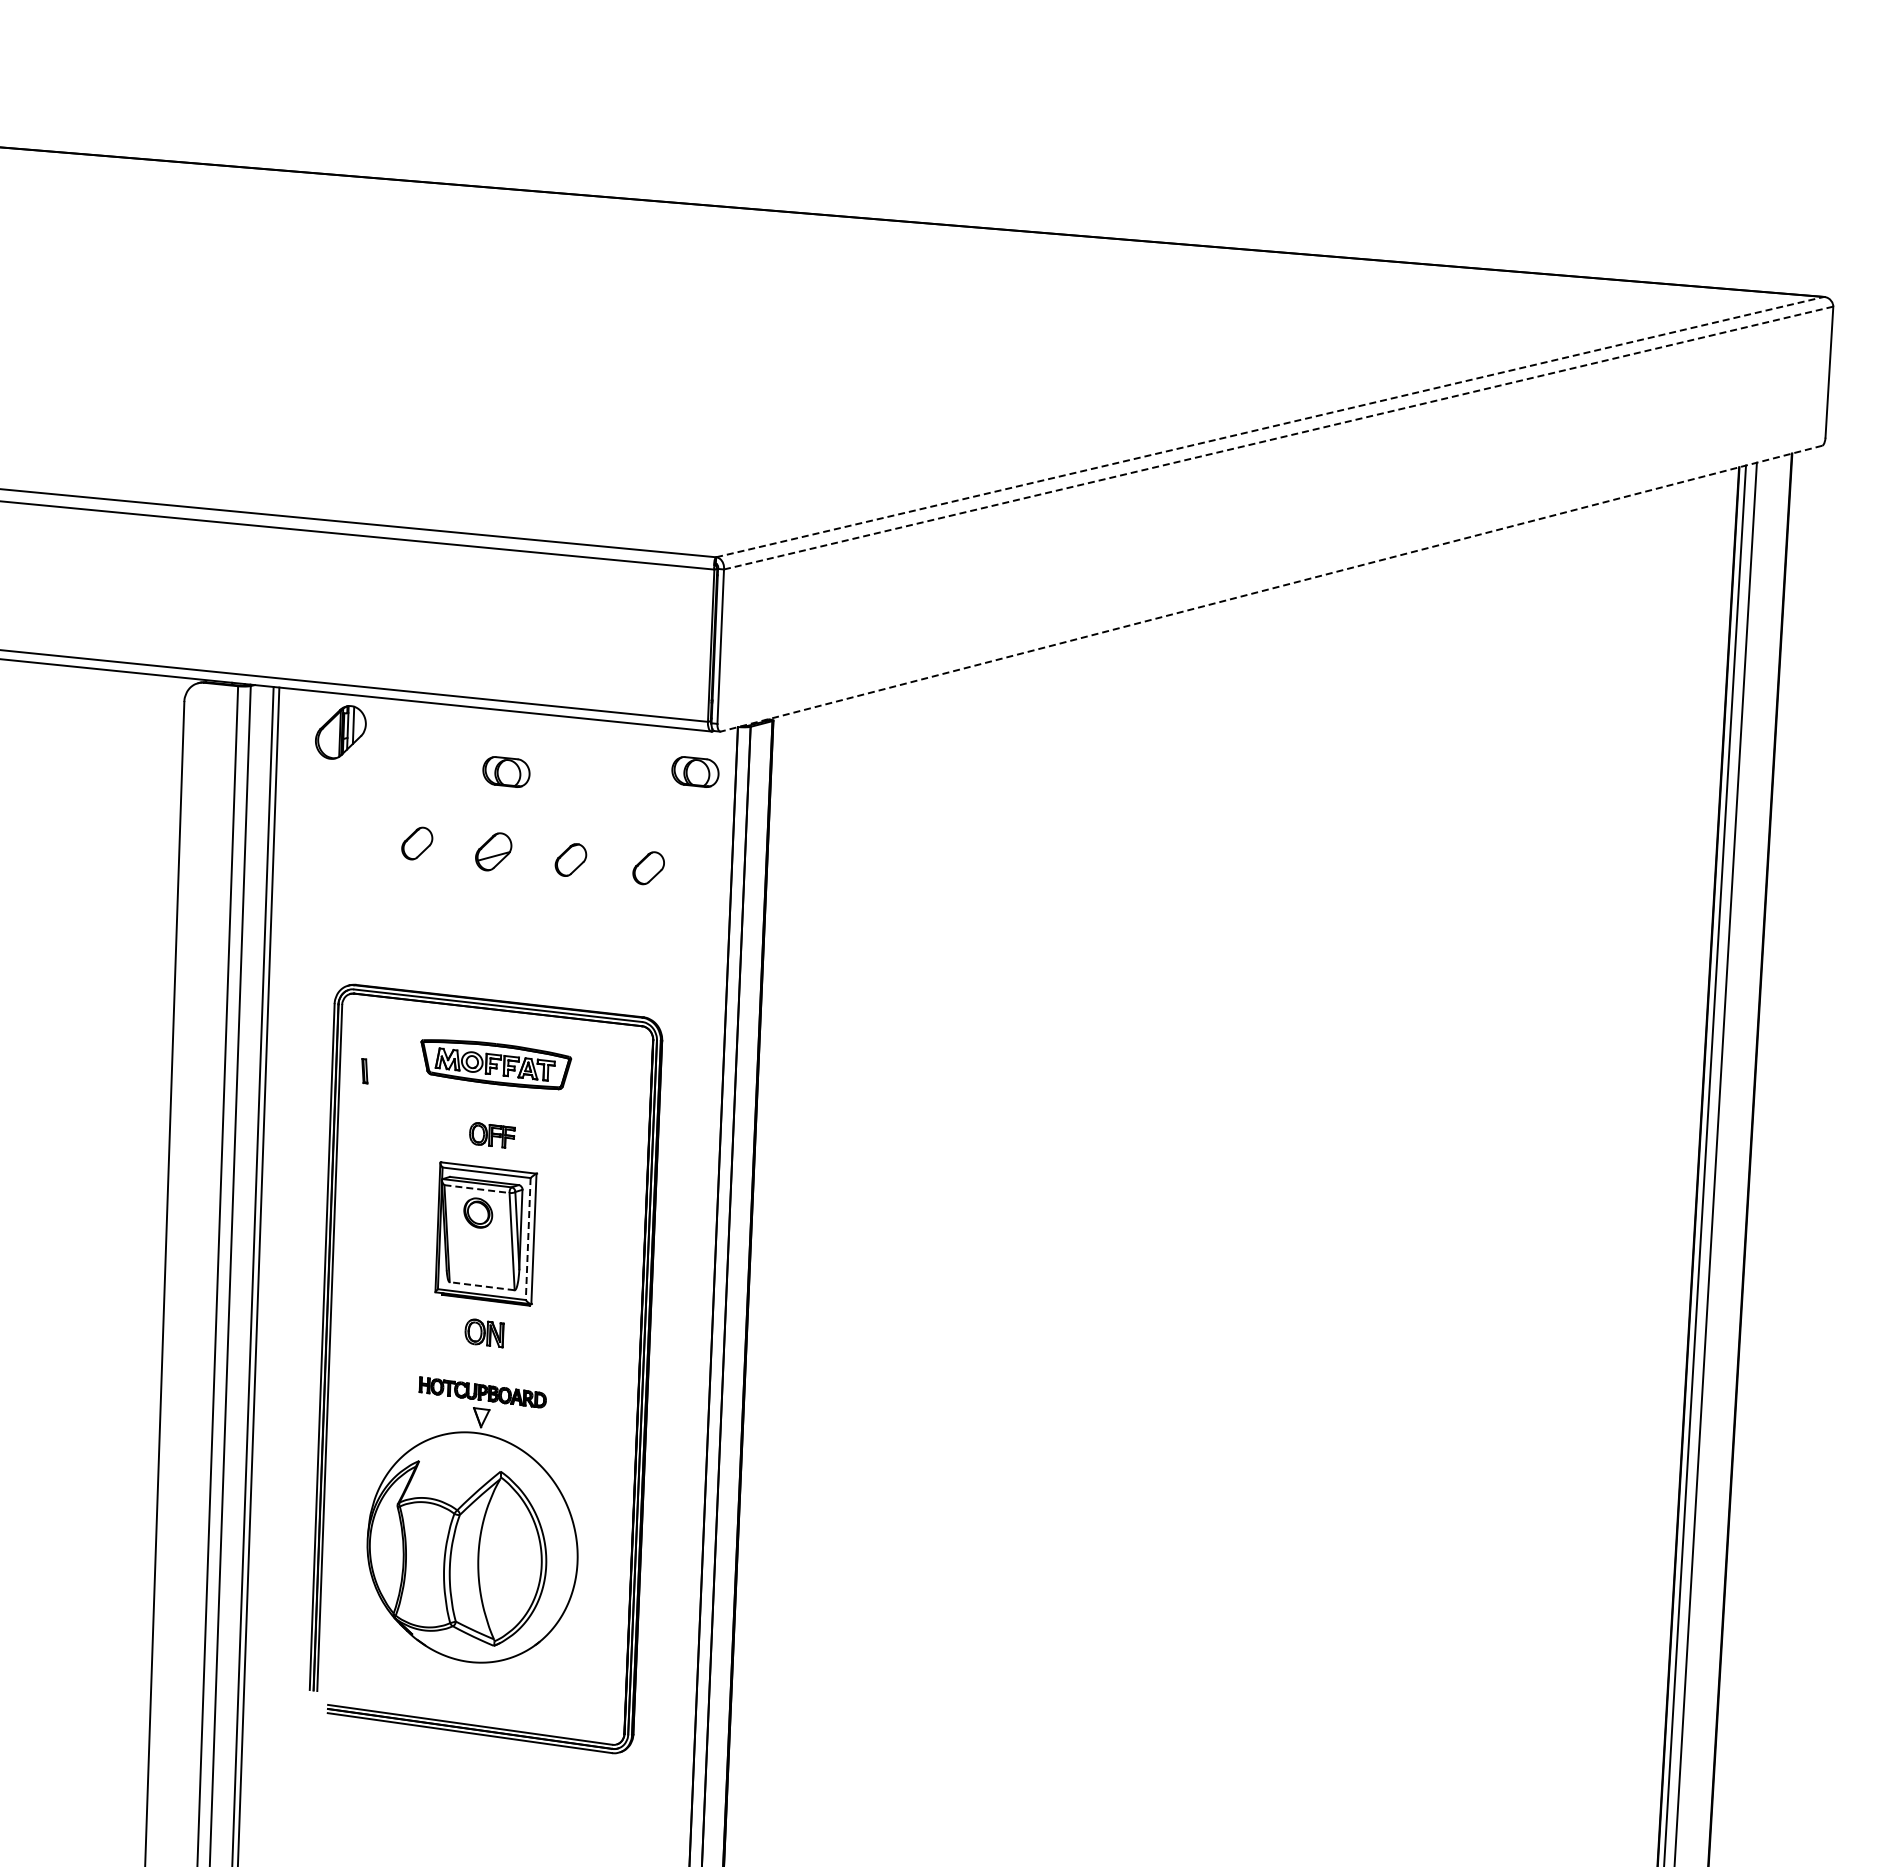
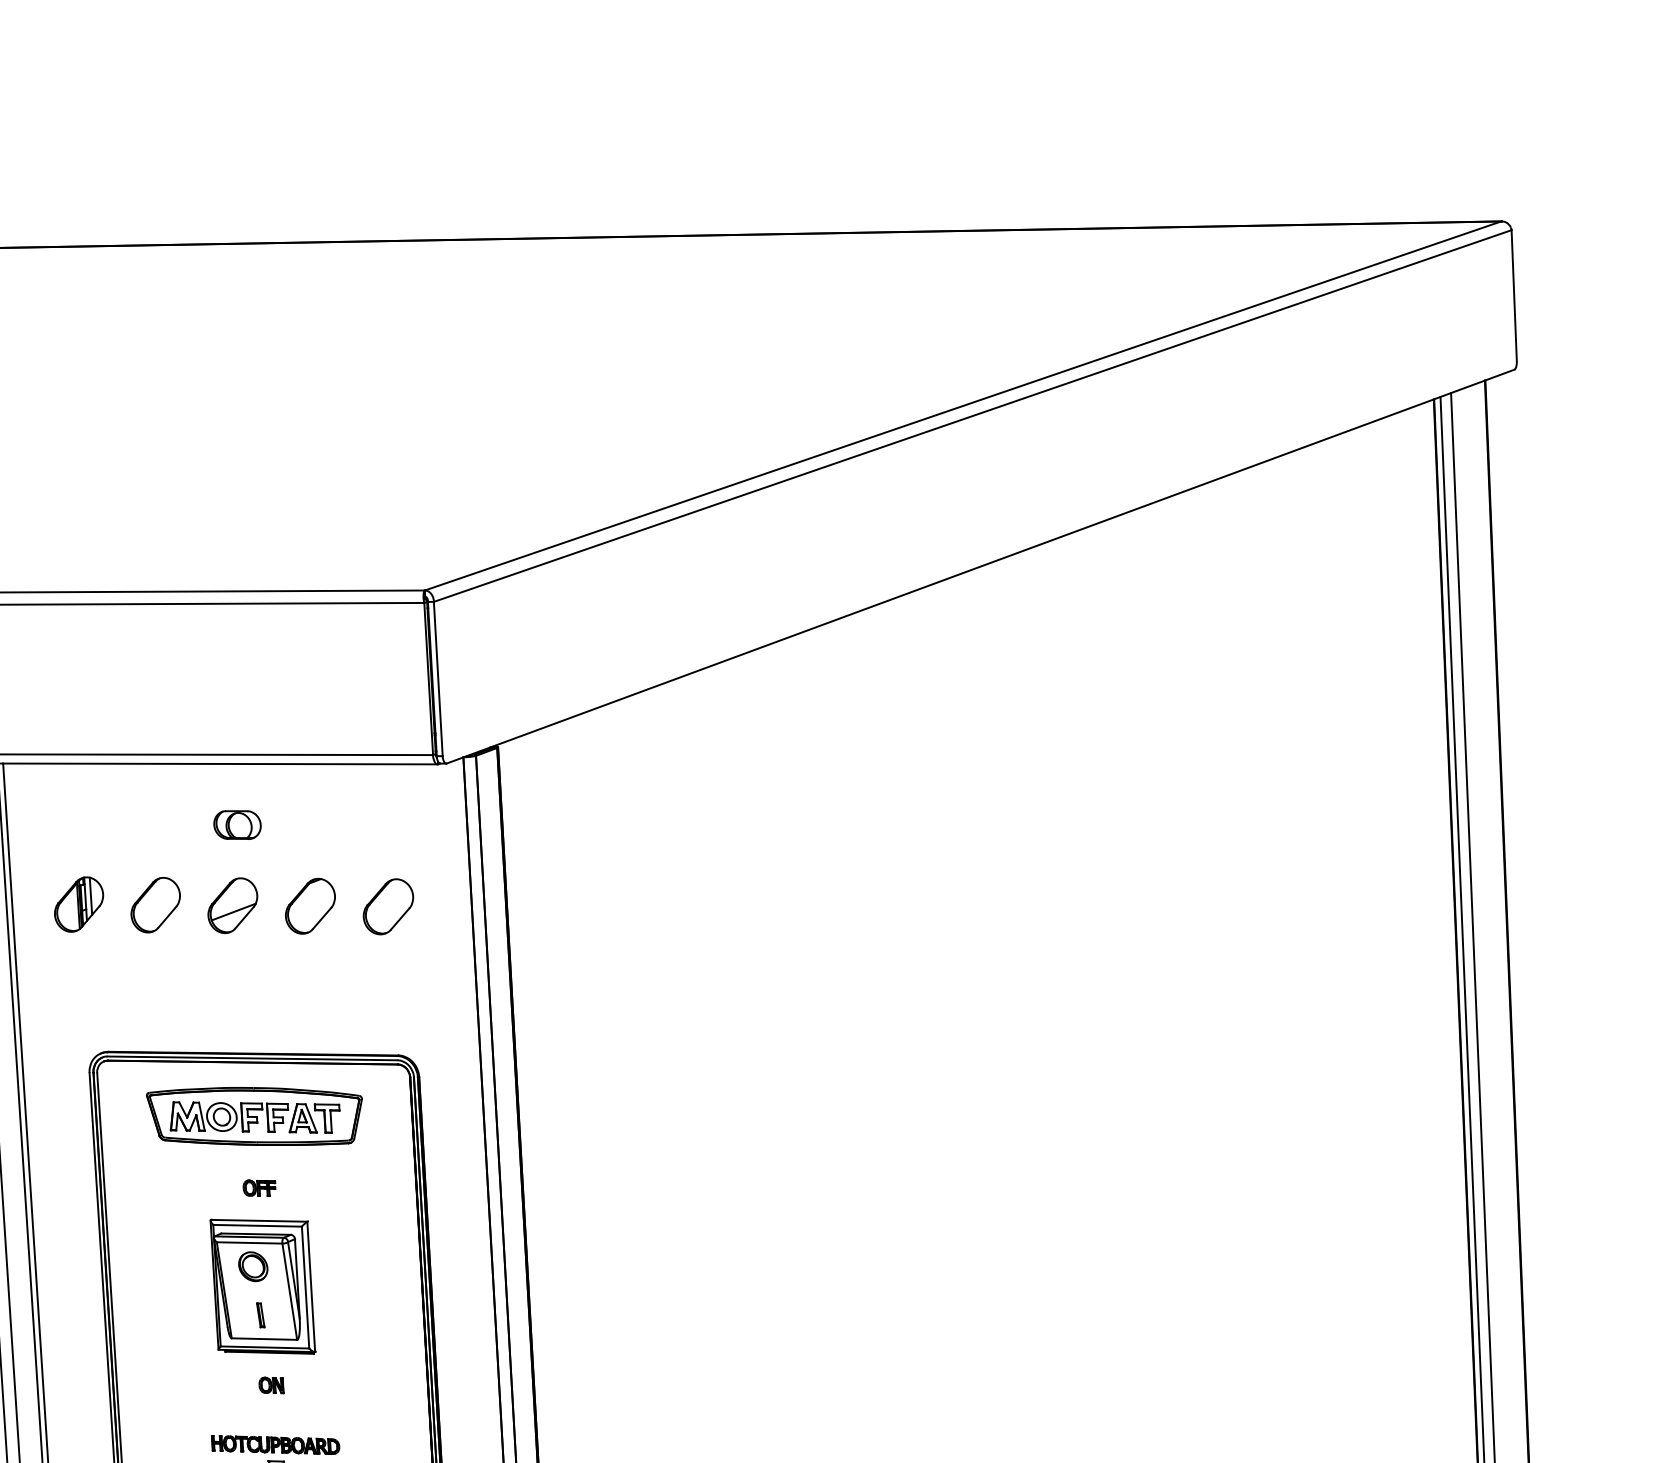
line: (1270, 427) -> (963, 406), dashed -> solid
line: (1278, 438) -> (972, 416), dashed -> solid
line: (1271, 588) -> (980, 566), dashed -> solid
part: (340, 732) -> (78, 904), moved
part: (695, 771) -> (425, 805), removed
part: (417, 843) -> (156, 904), size x1.67
part: (493, 851) -> (232, 905), size x1.43
part: (570, 859) -> (309, 905), size x1.67
part: (648, 867) -> (388, 905), size x1.67
part: (496, 1064) -> (256, 1117), size x1.43
part: (364, 1071) -> (260, 1315), moved
part: (492, 1135) -> (259, 1188), size x0.71
line: (477, 1189) -> (250, 1243), dashed -> solid
line: (528, 1239) -> (305, 1288), dashed -> solid
line: (482, 1286) -> (264, 1339), dashed -> solid
part: (484, 1332) -> (271, 1384), size x0.62

